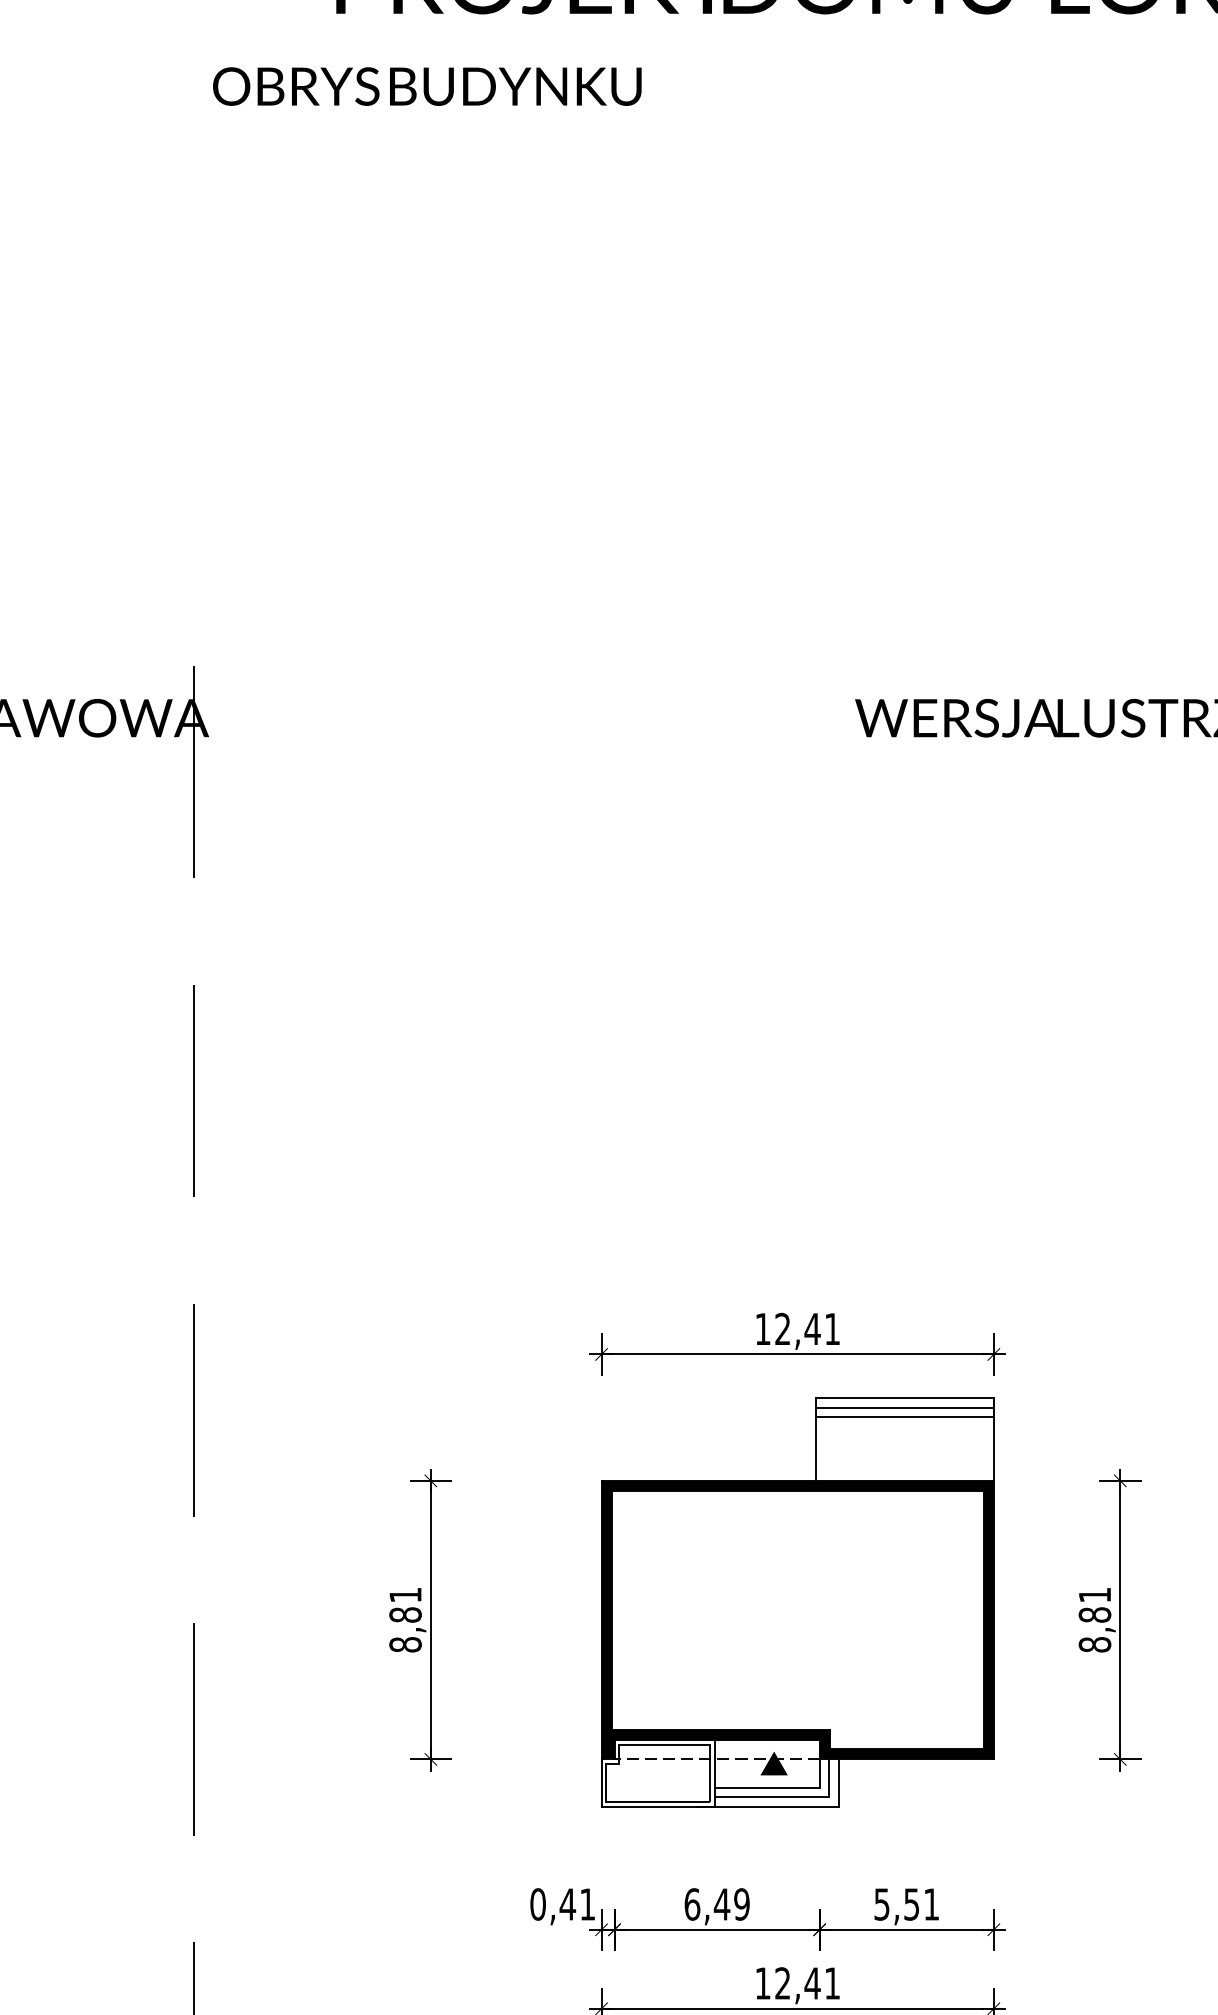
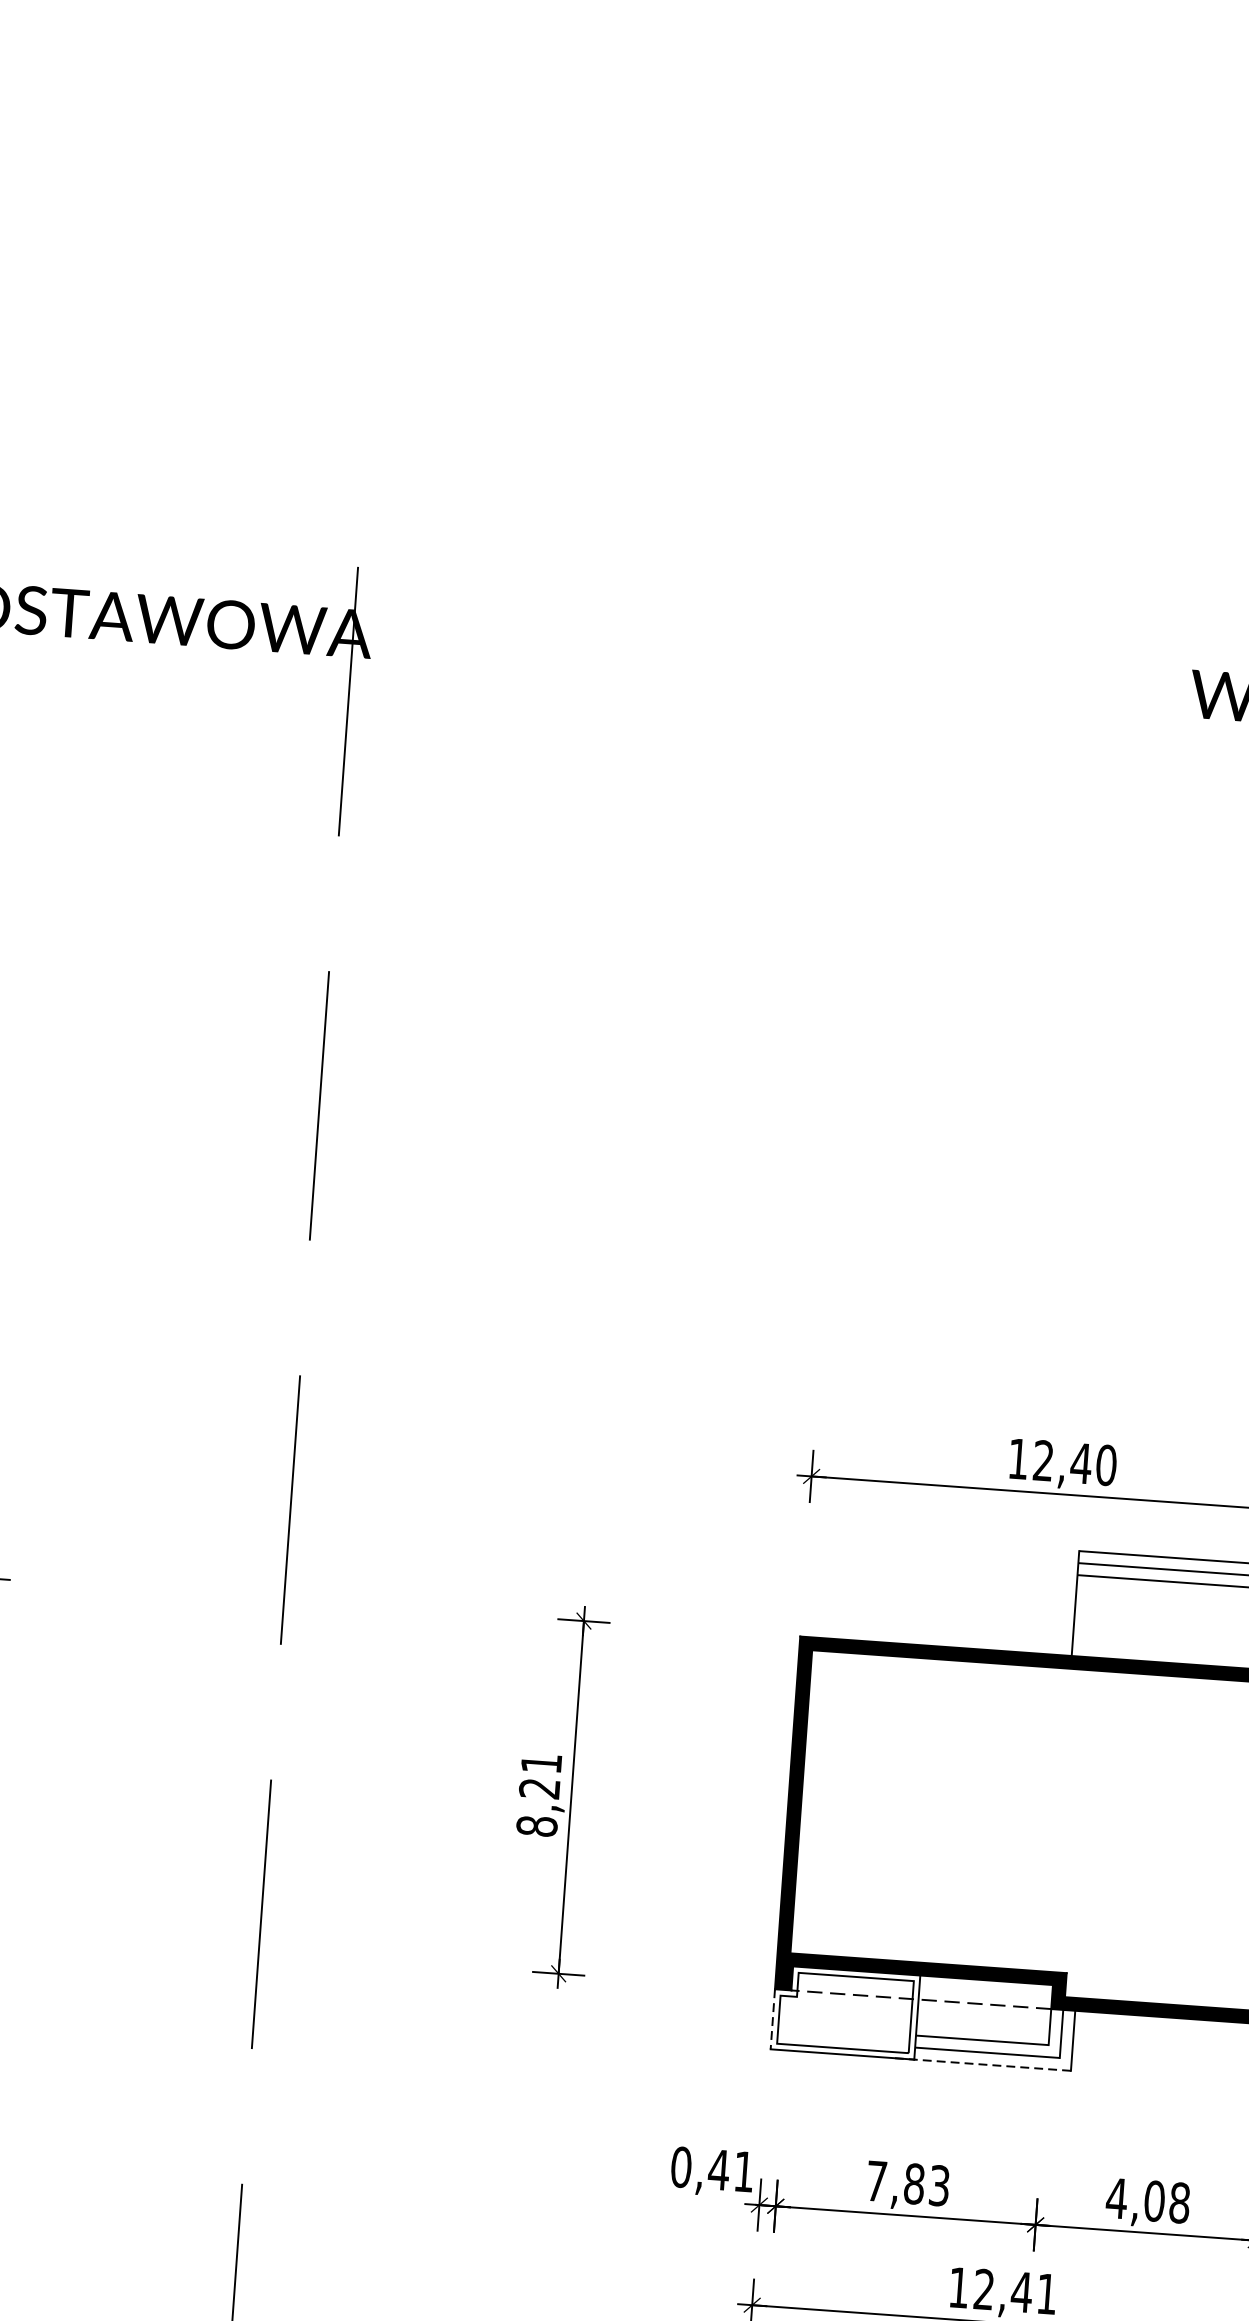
text: (832, 1328) -> (1106, 1464), 12,41 -> 12,40
text: (405, 1614) -> (539, 1787), 8,81 -> 8,21
fill: (773, 1763) -> (992, 2010), removed
line: (601, 1783) -> (772, 2019), solid -> dashed
line: (766, 1806) -> (979, 2063), solid -> dashed
text: (716, 1904) -> (907, 2183), 6,49 -> 7,83
text: (906, 1904) -> (1147, 2200), 5,51 -> 4,08

